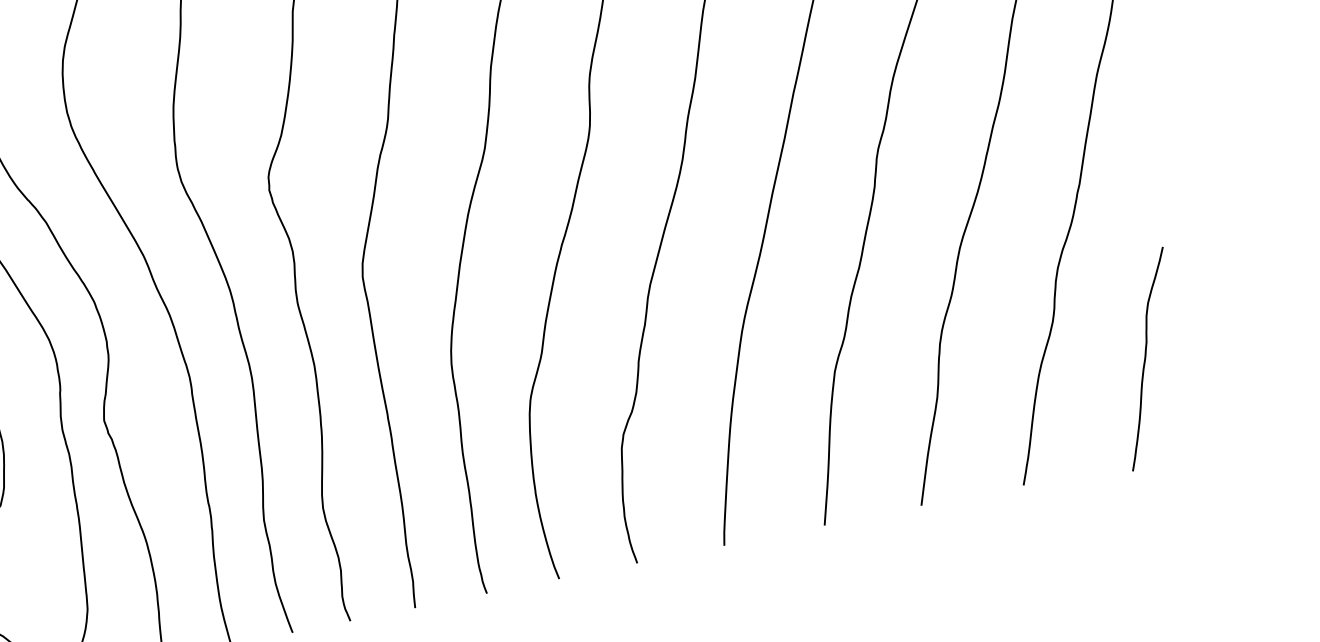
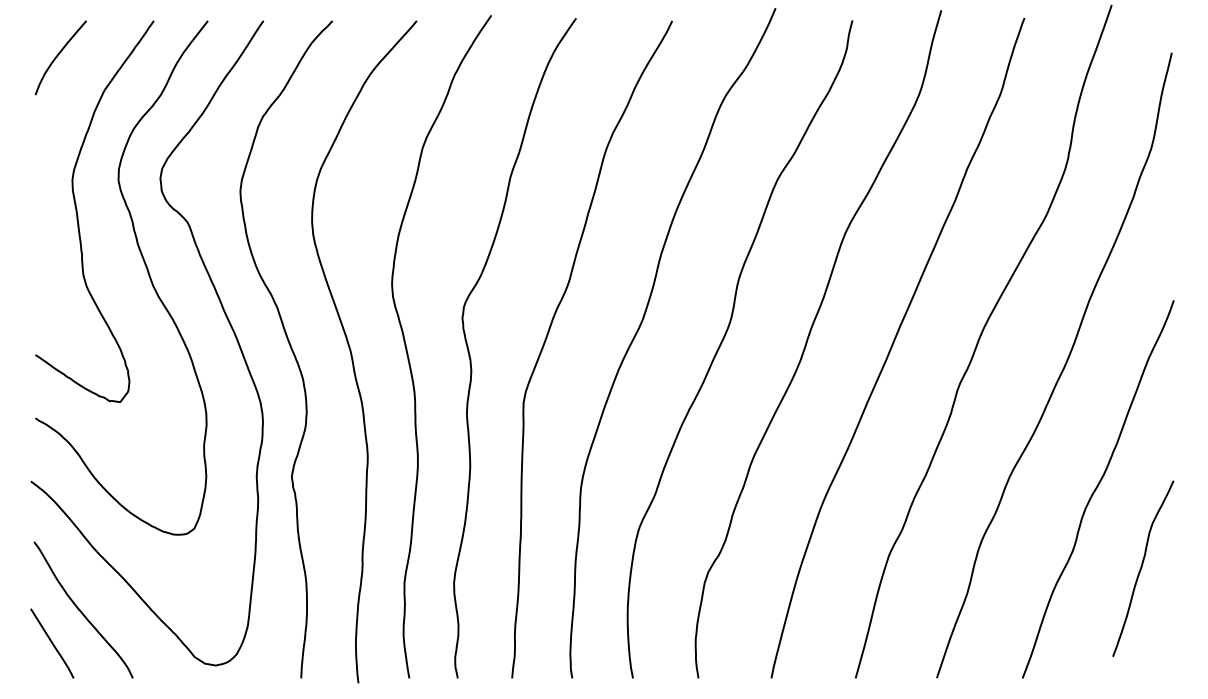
curve: (1146, 357) -> (1142, 567), moved

